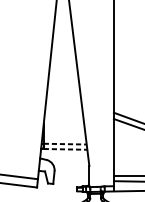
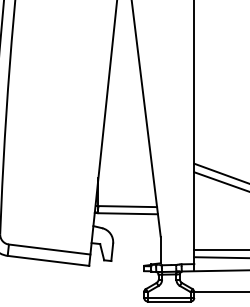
line: (65, 144) -> (128, 206), dashed -> solid
line: (65, 149) -> (128, 213), dashed -> solid

